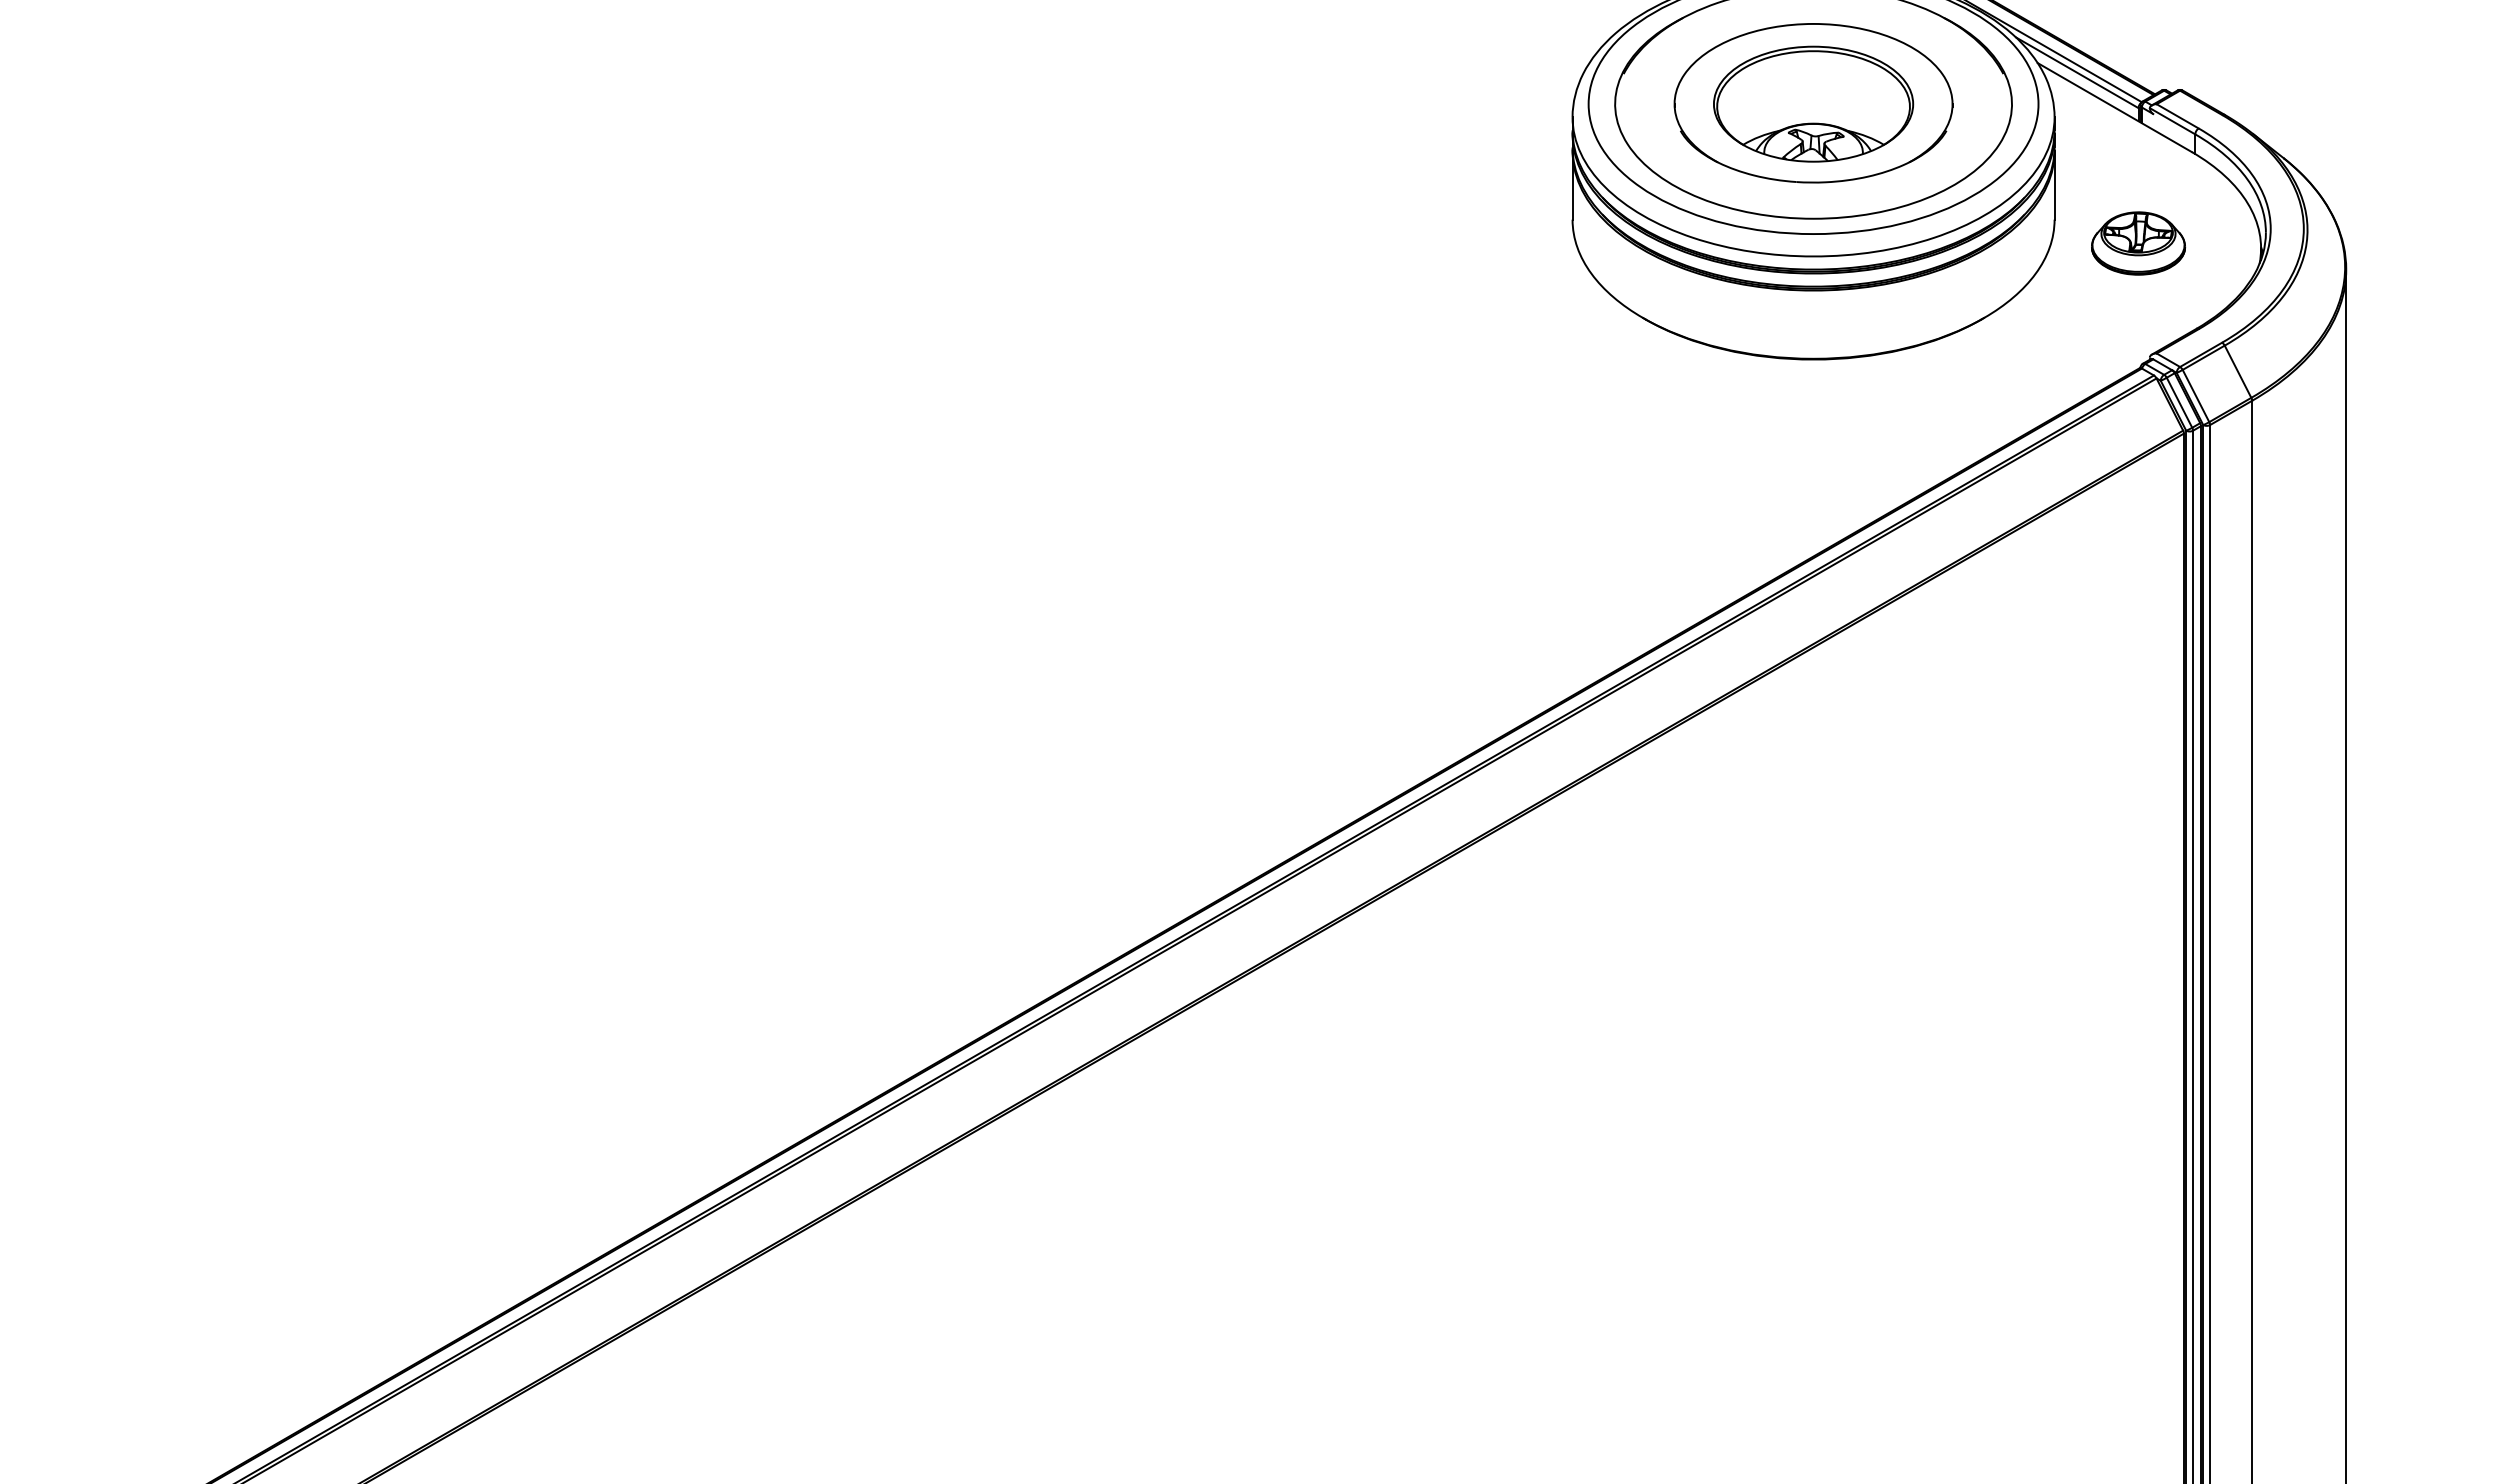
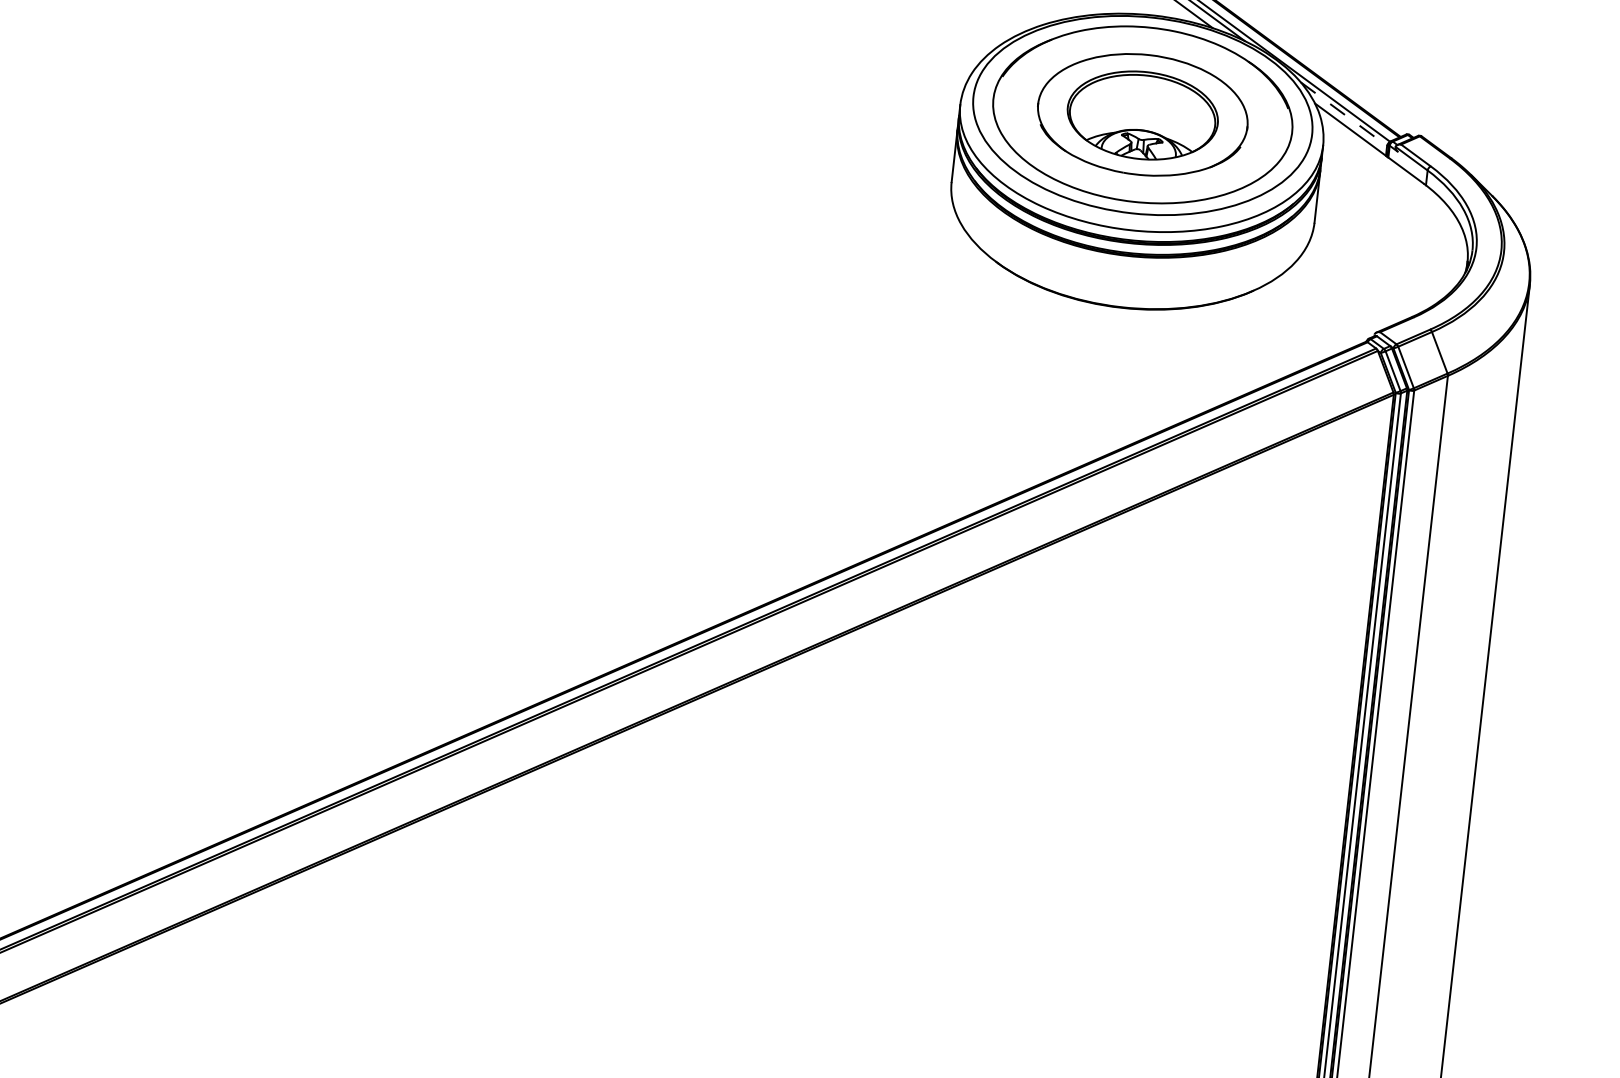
line: (2077, 72) -> (1344, 113), solid -> dashed
part: (2138, 243) -> (1375, 247), removed

